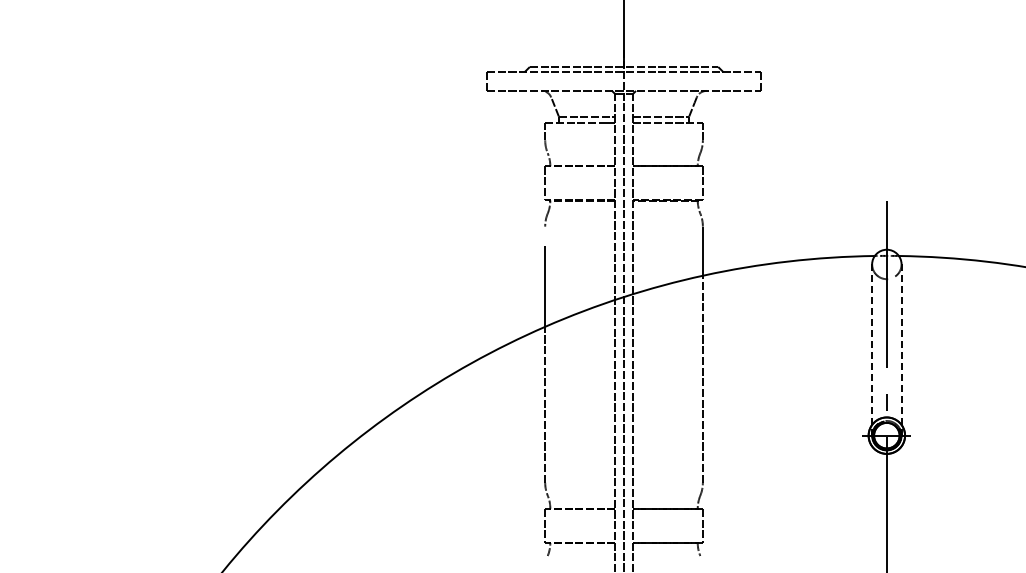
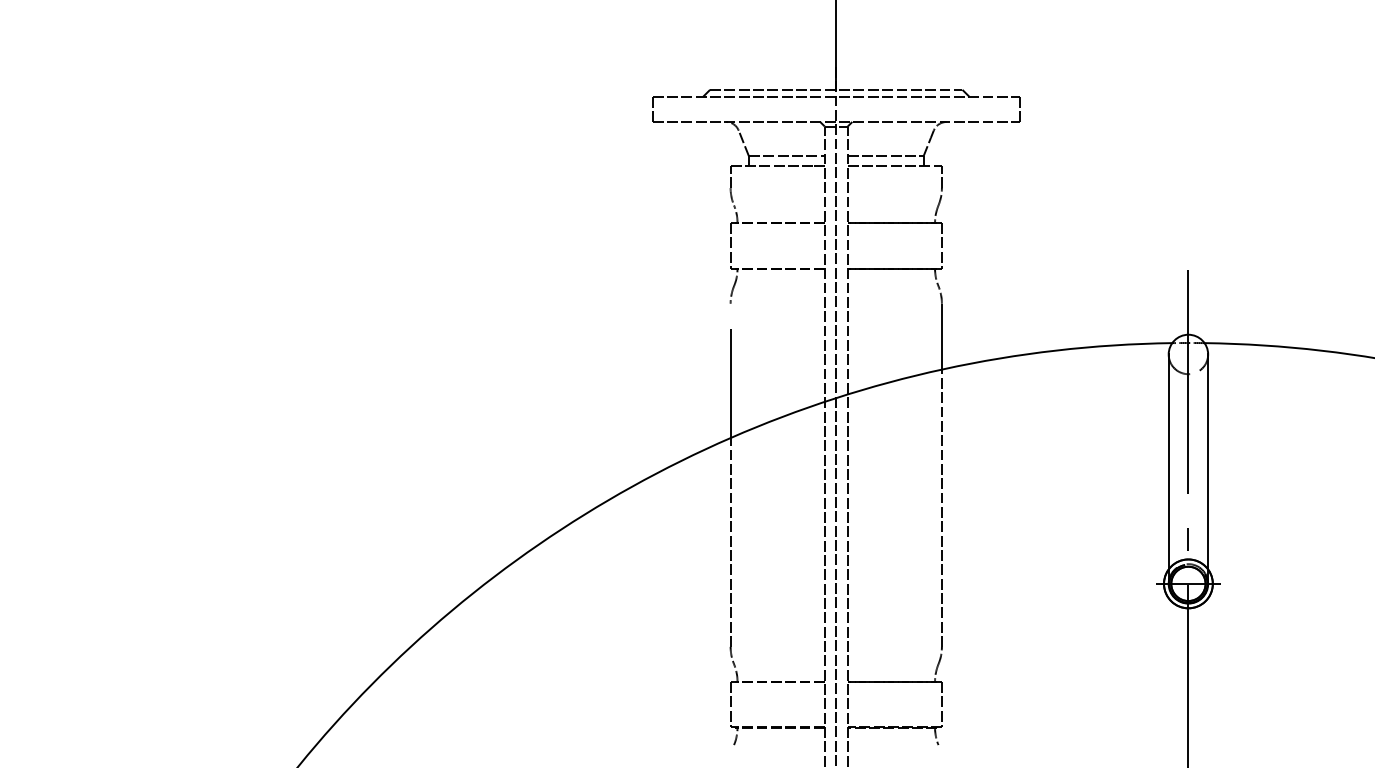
line: (872, 350) -> (1169, 469), dashed -> solid
line: (901, 350) -> (1208, 469), dashed -> solid

